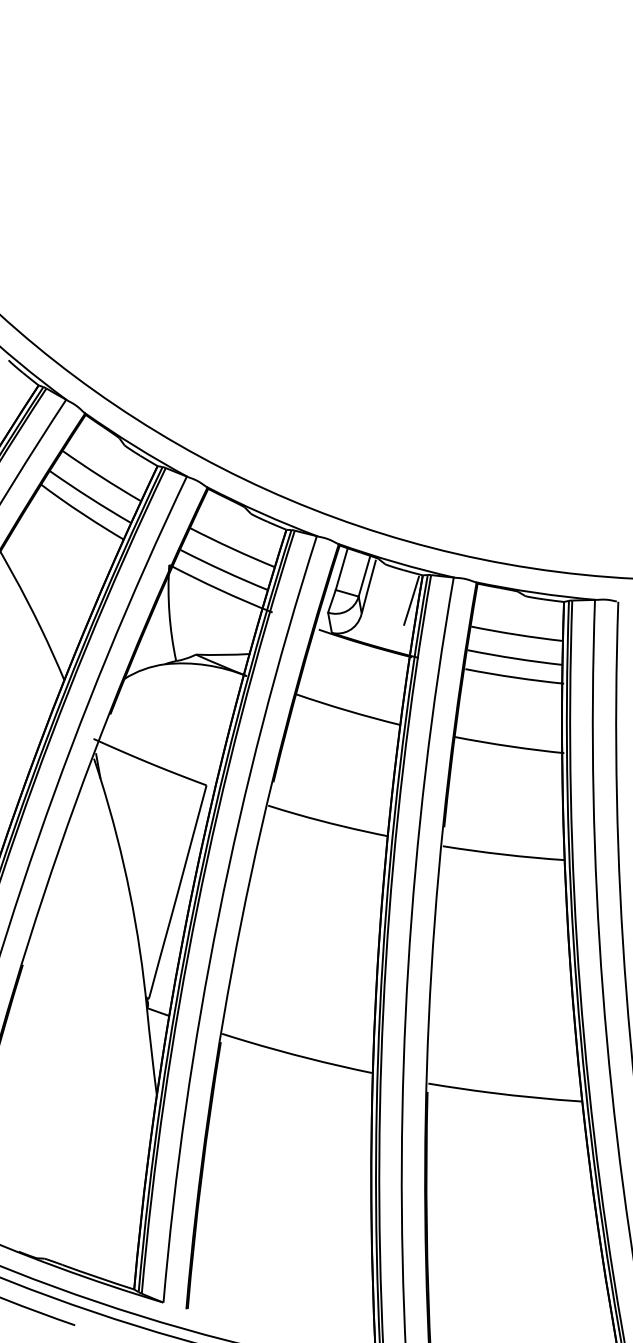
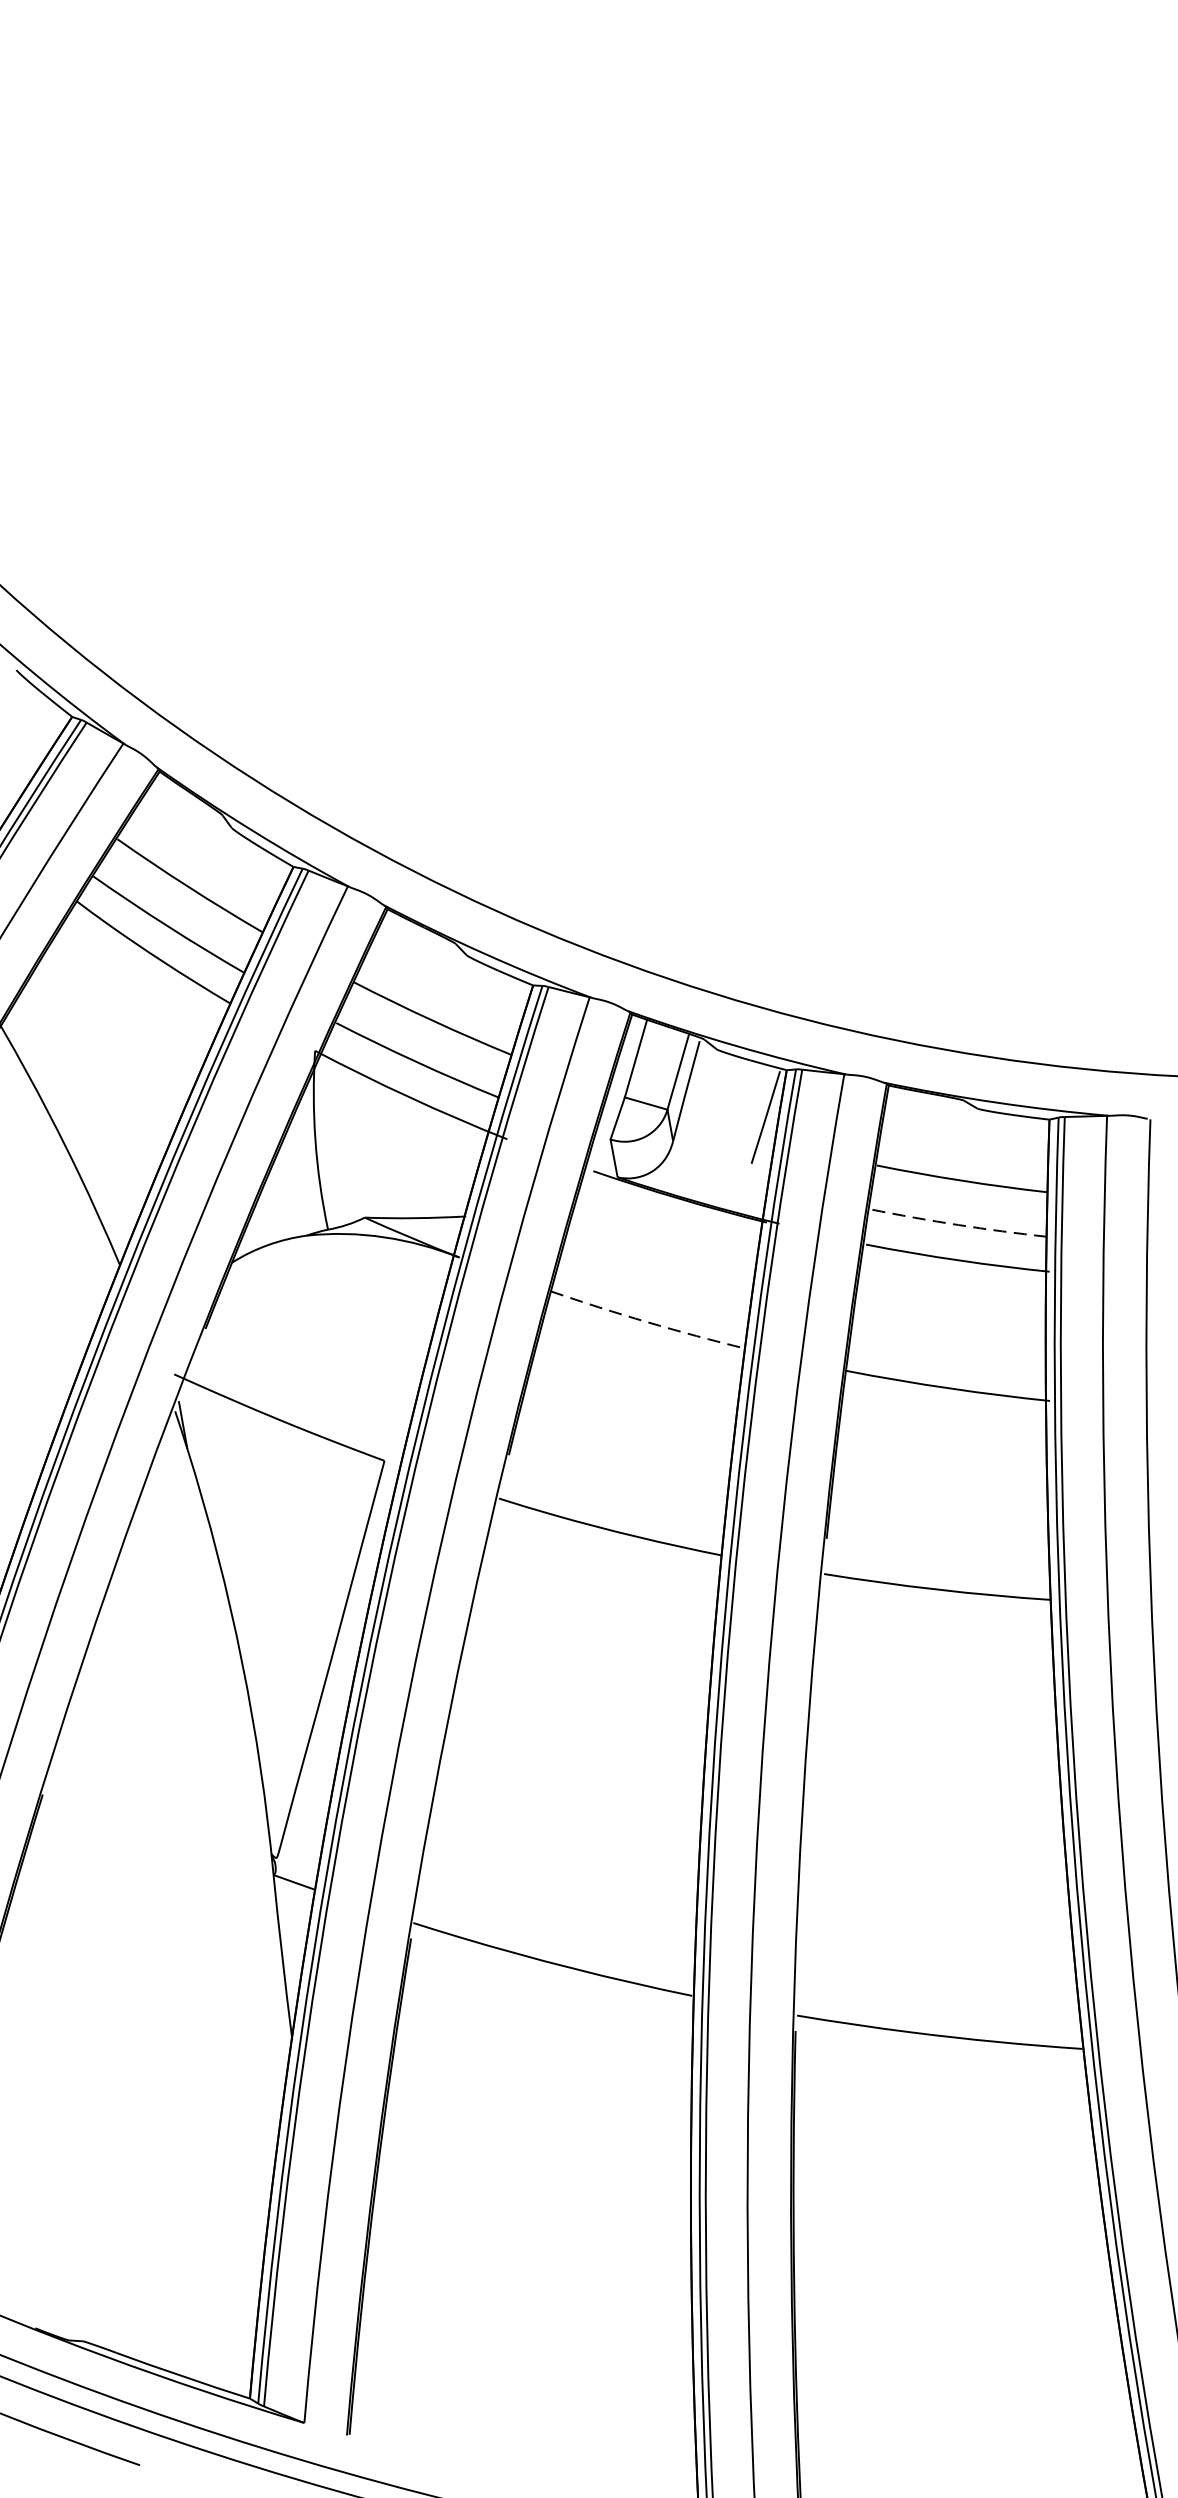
arc: (515, 658) -> (959, 1224), solid -> dashed
arc: (347, 710) -> (646, 1321), solid -> dashed

